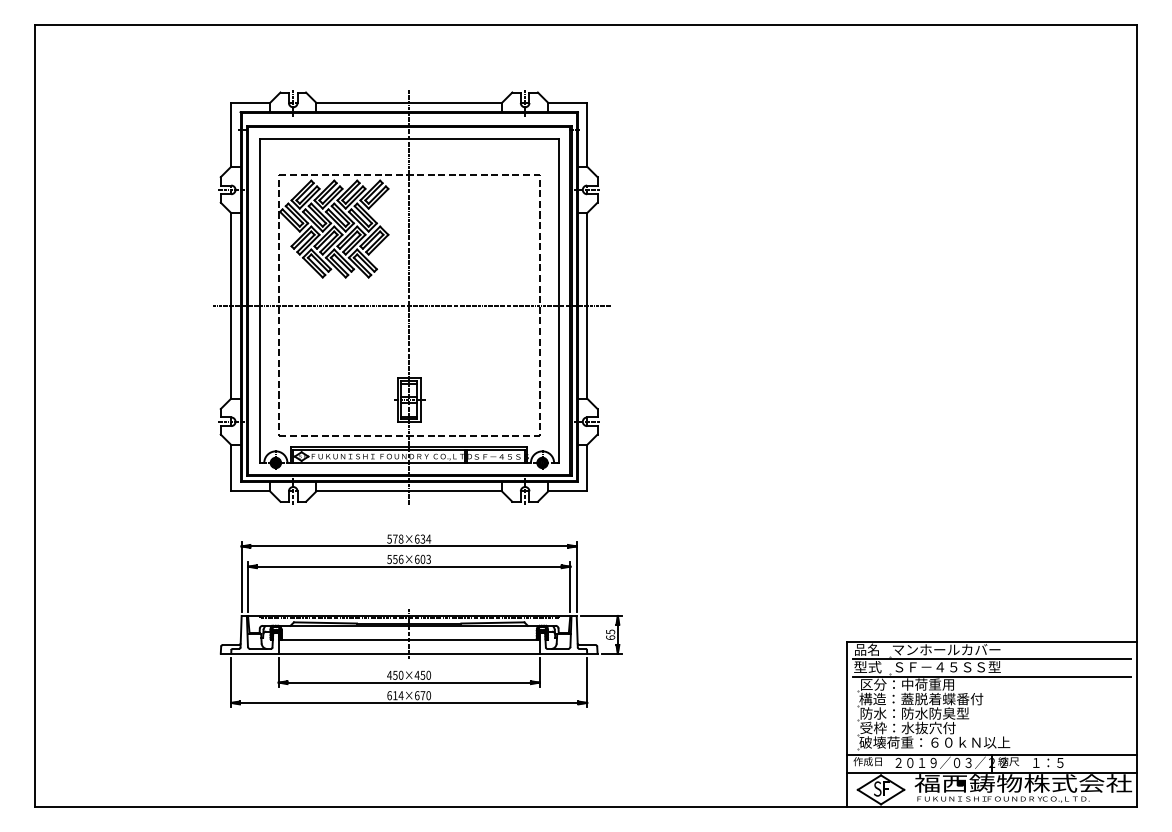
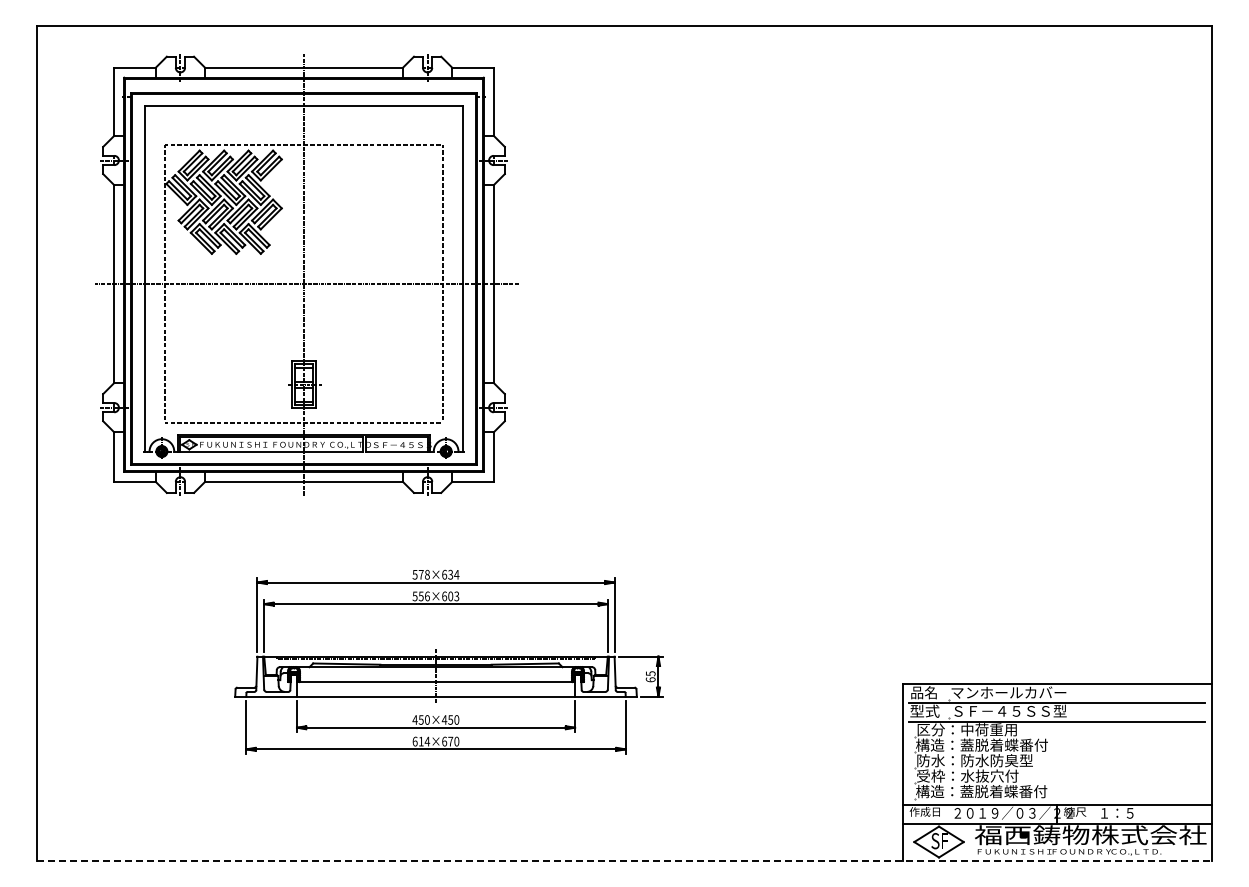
part: (411, 296) -> (306, 274), moved
text: (934, 742) -> (996, 791), 破壊荷重：６０ｋＮ以上 -> 構造：蓋脱着蝶番付
line: (586, 807) -> (624, 860), solid -> dashed

